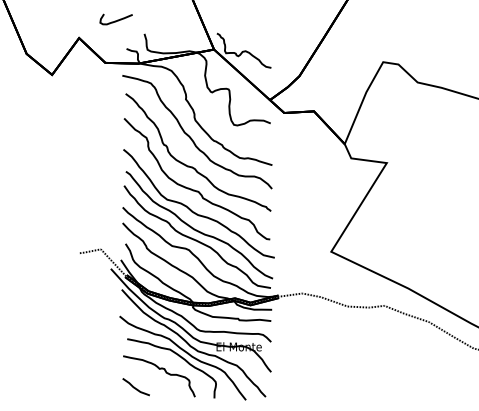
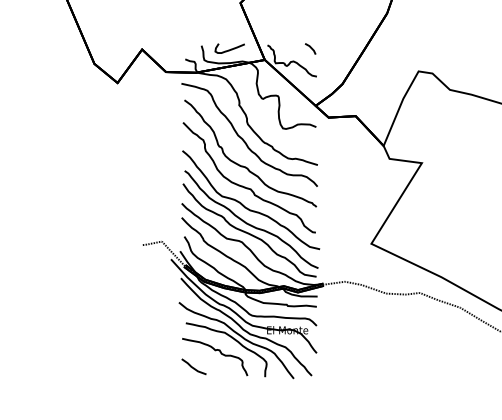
curve: (115, 20) -> (229, 49), moved
line: (264, 36) -> (310, 48), added

